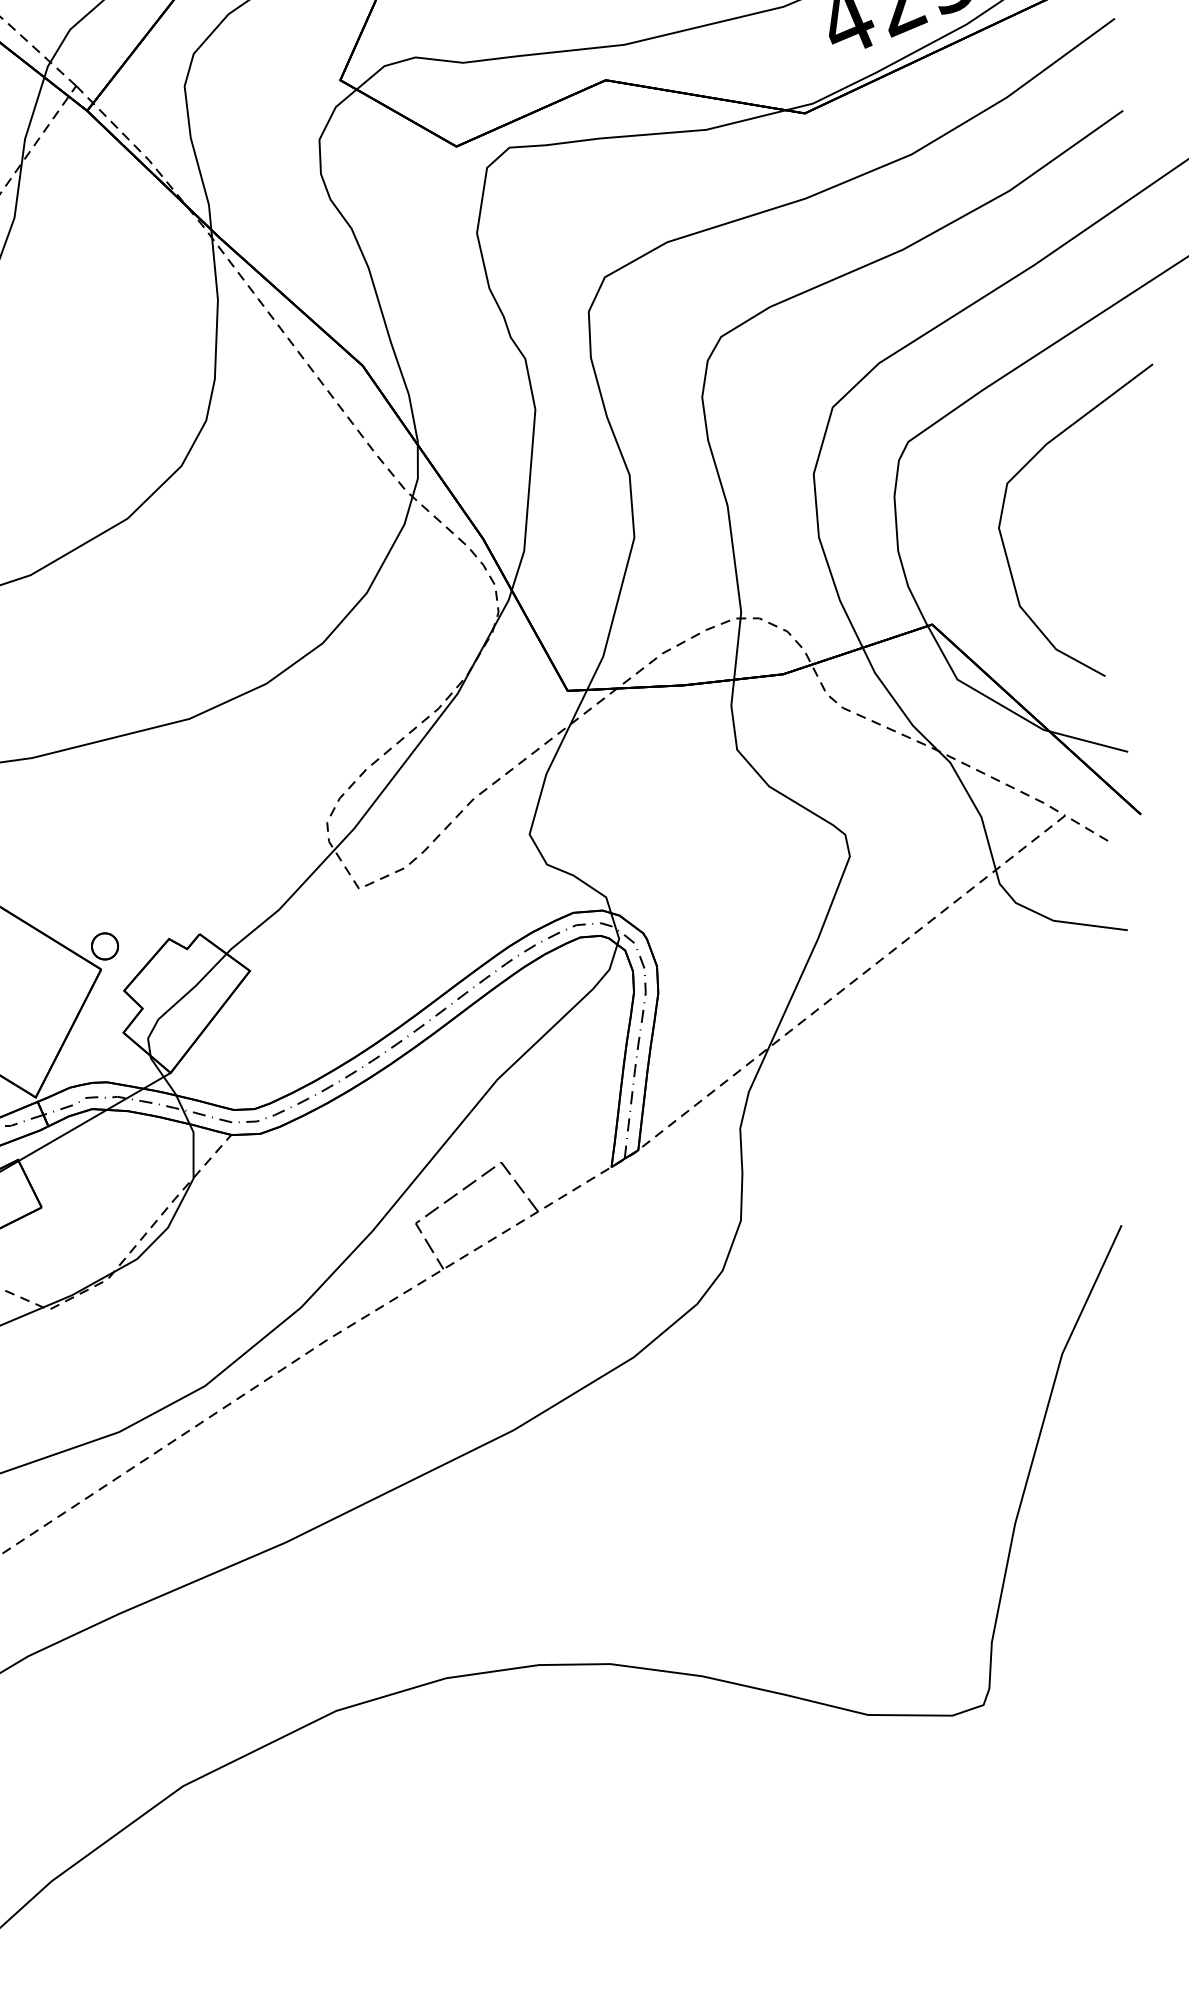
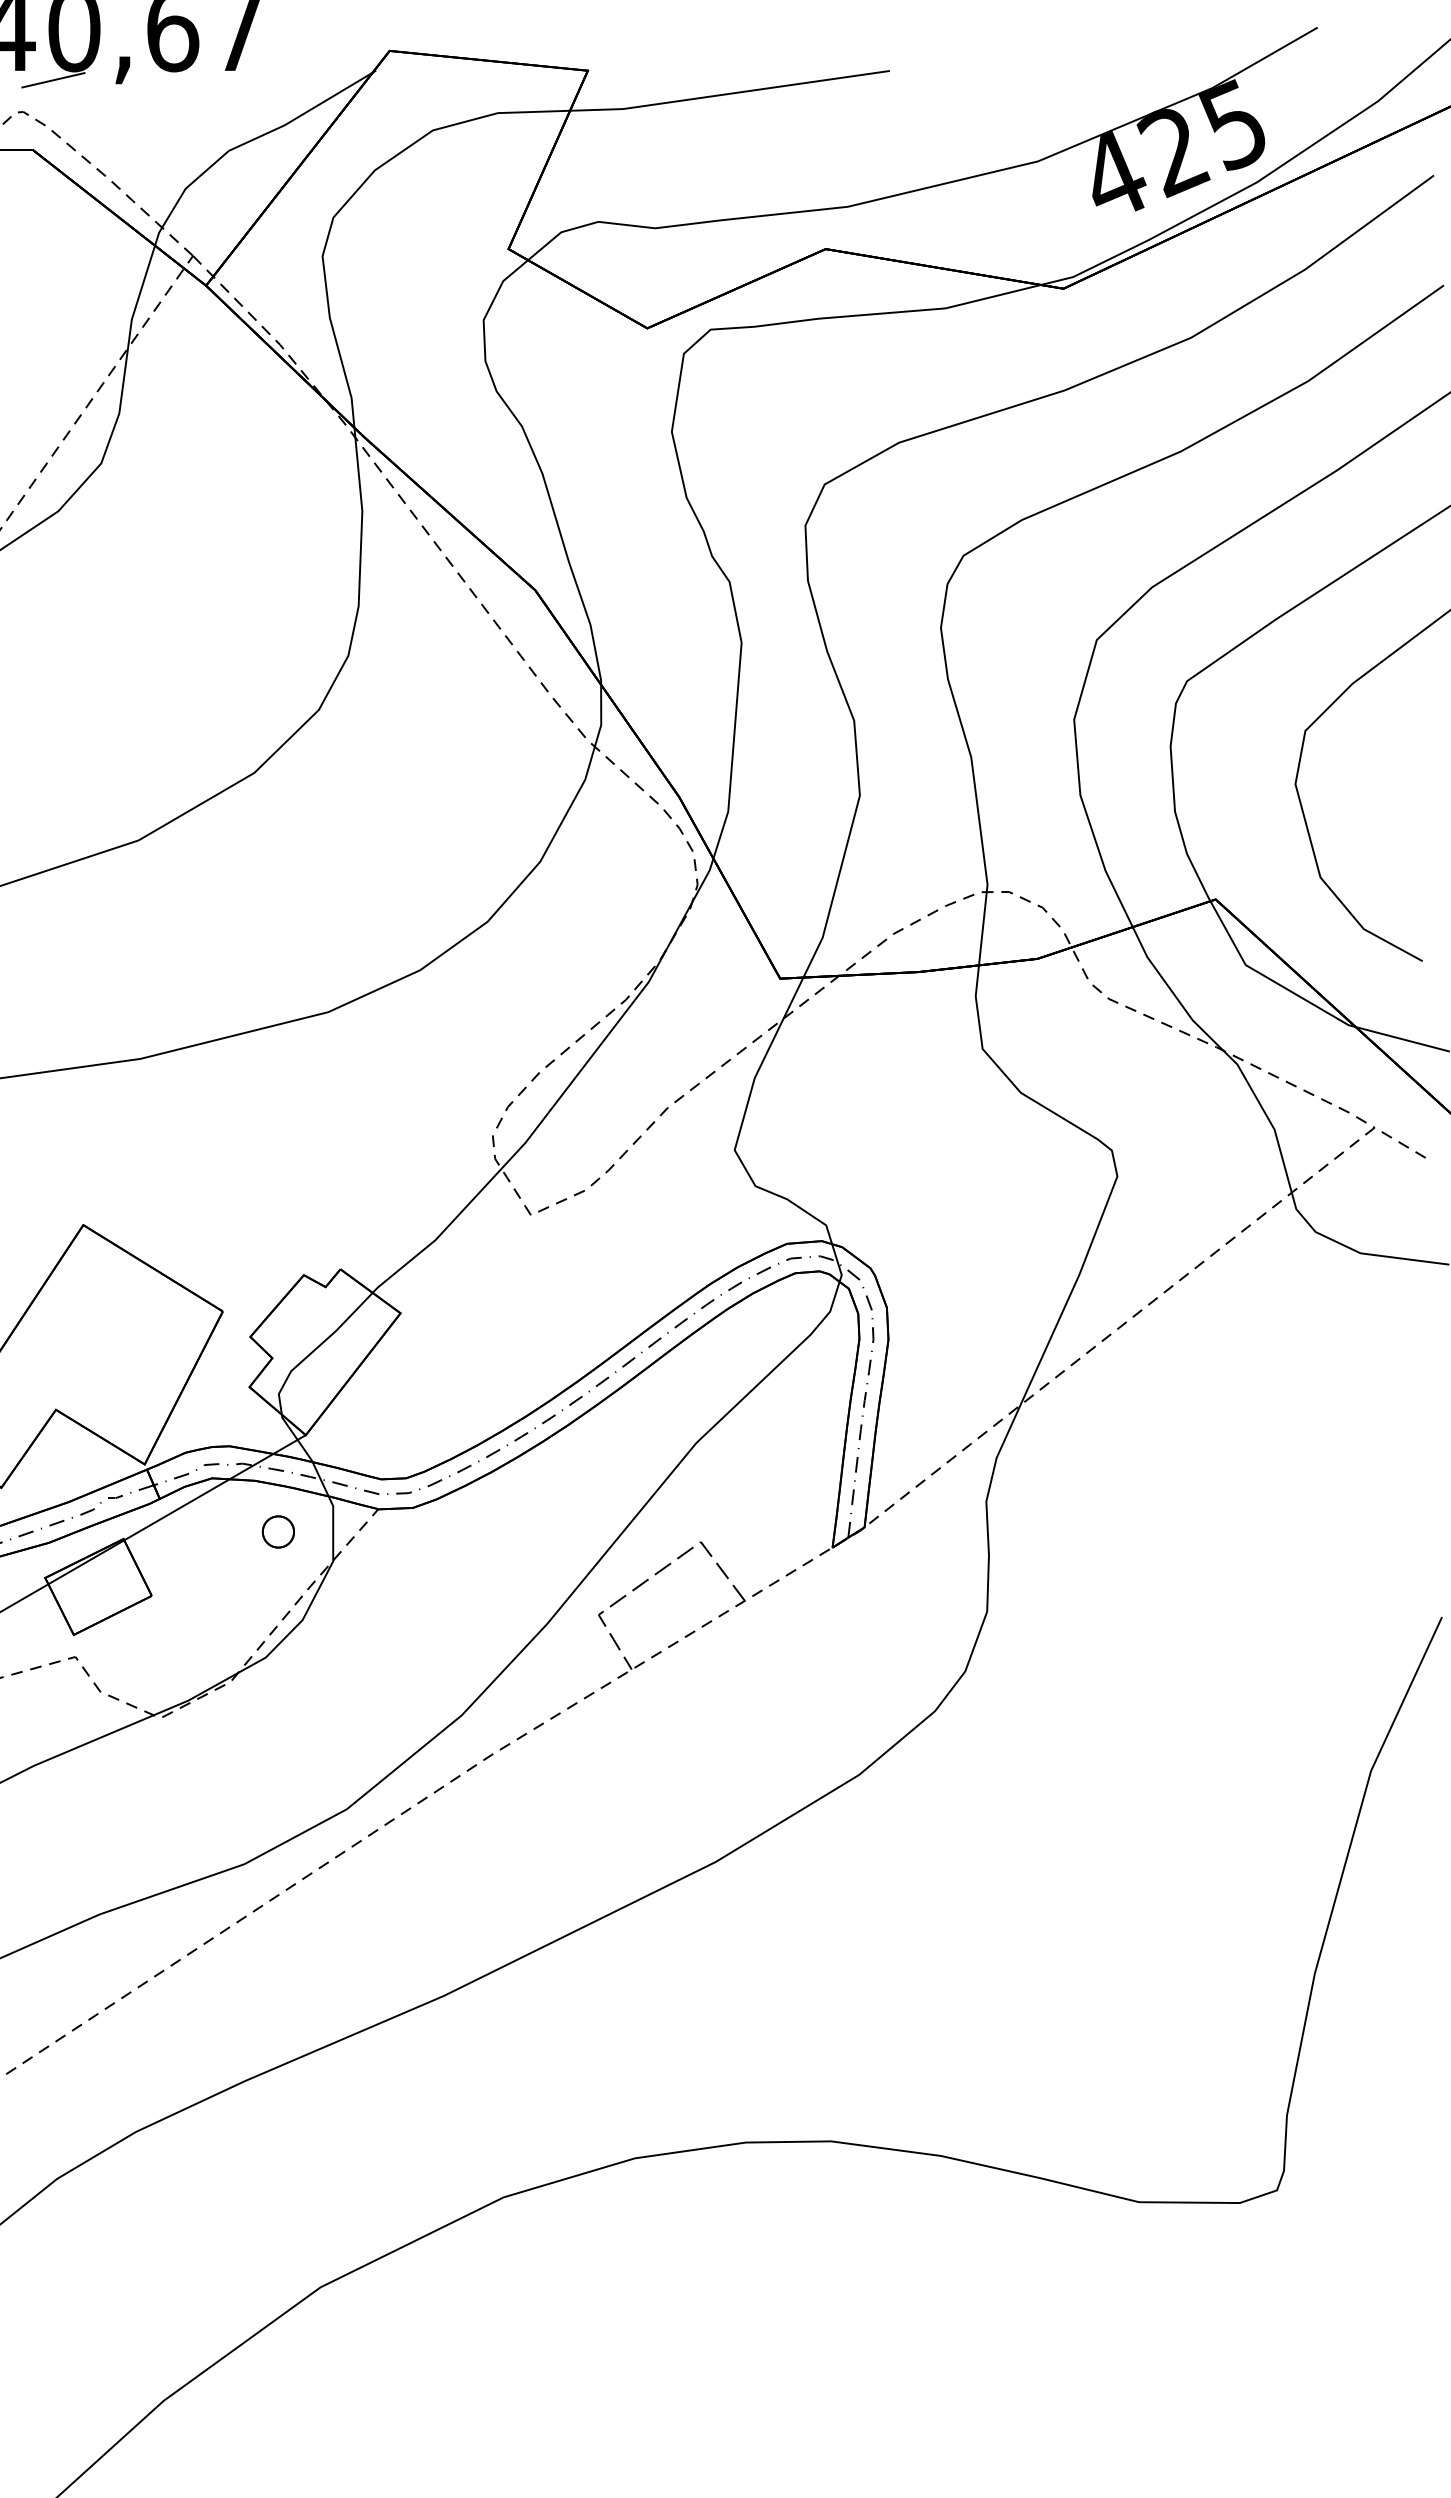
part: (104, 946) -> (277, 1531), moved

